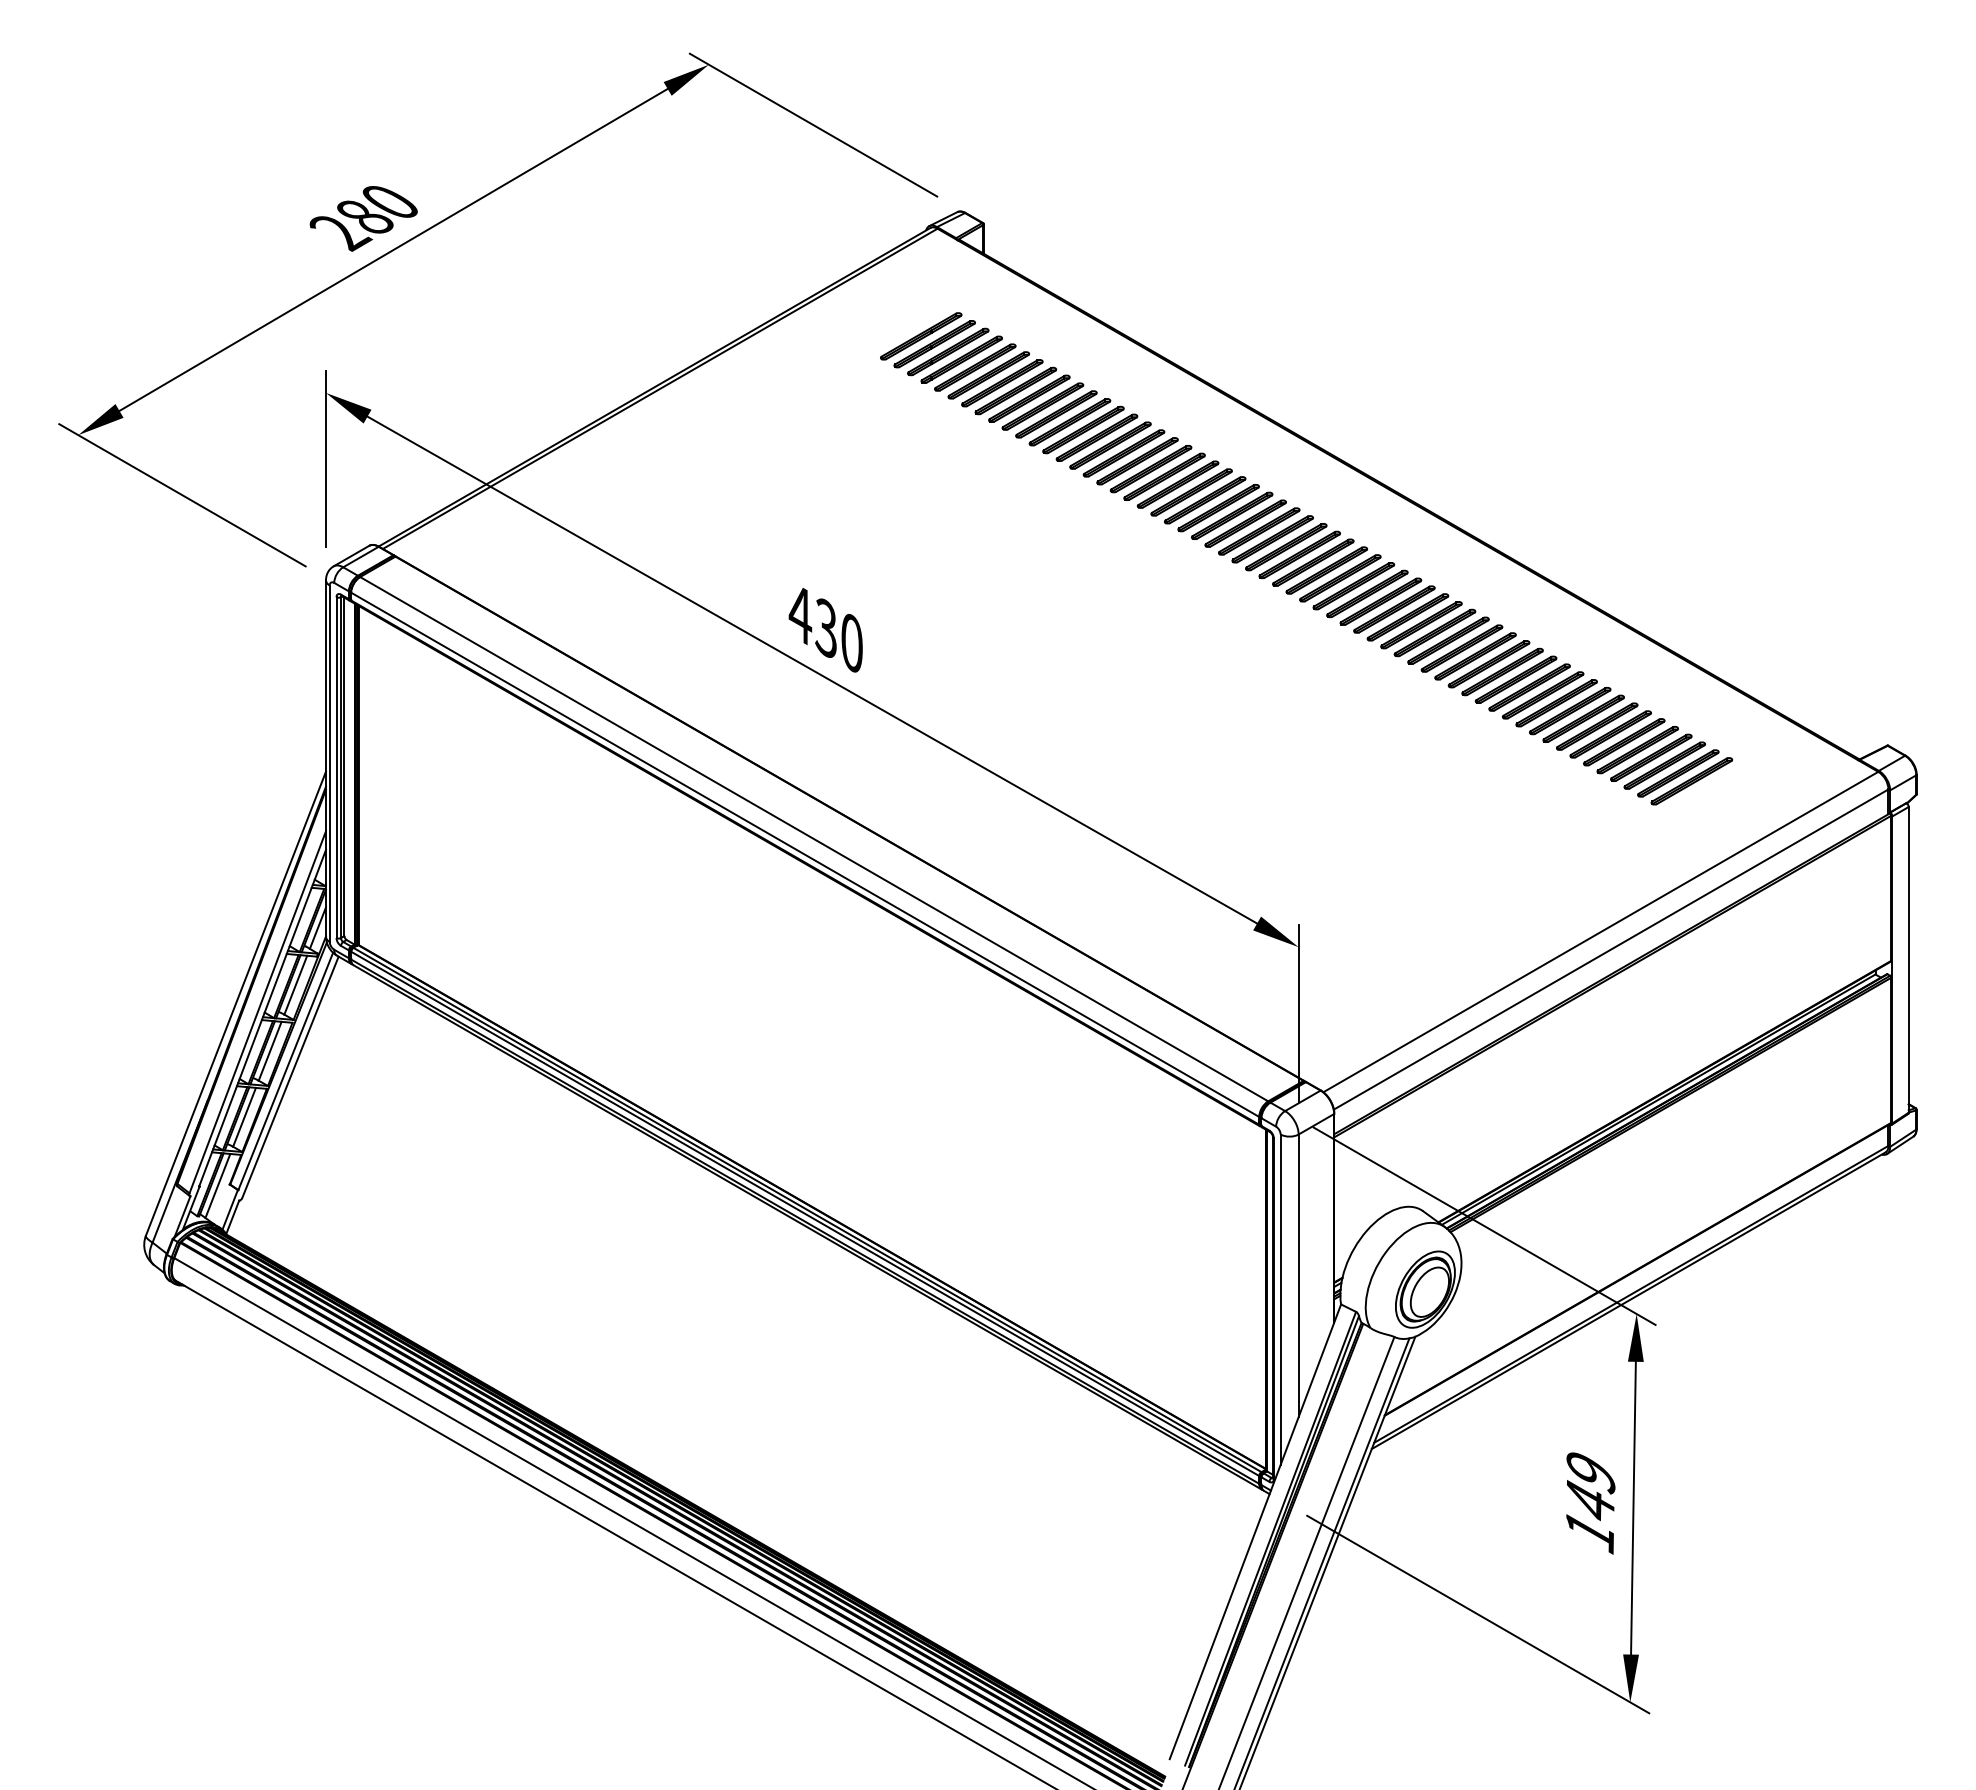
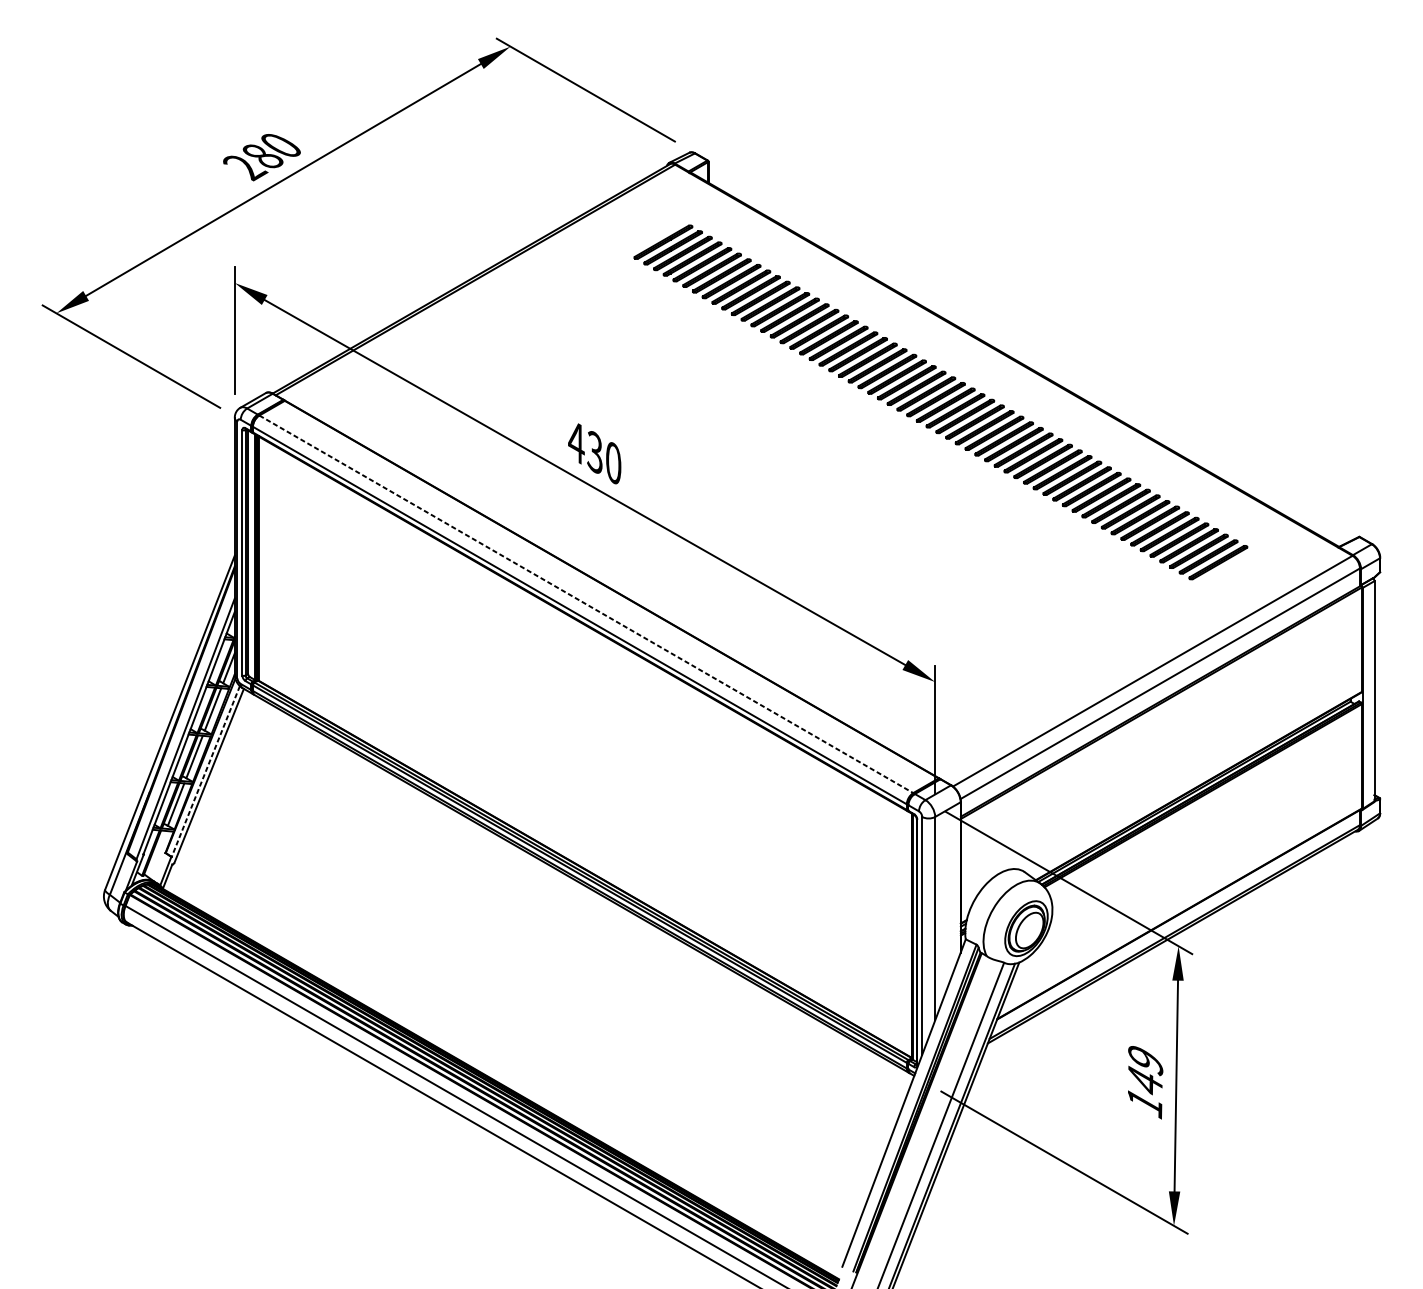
line: (814, 839) -> (586, 604), solid -> dashed
line: (285, 1071) -> (205, 771), solid -> dashed
line: (217, 1185) -> (156, 853), removed

